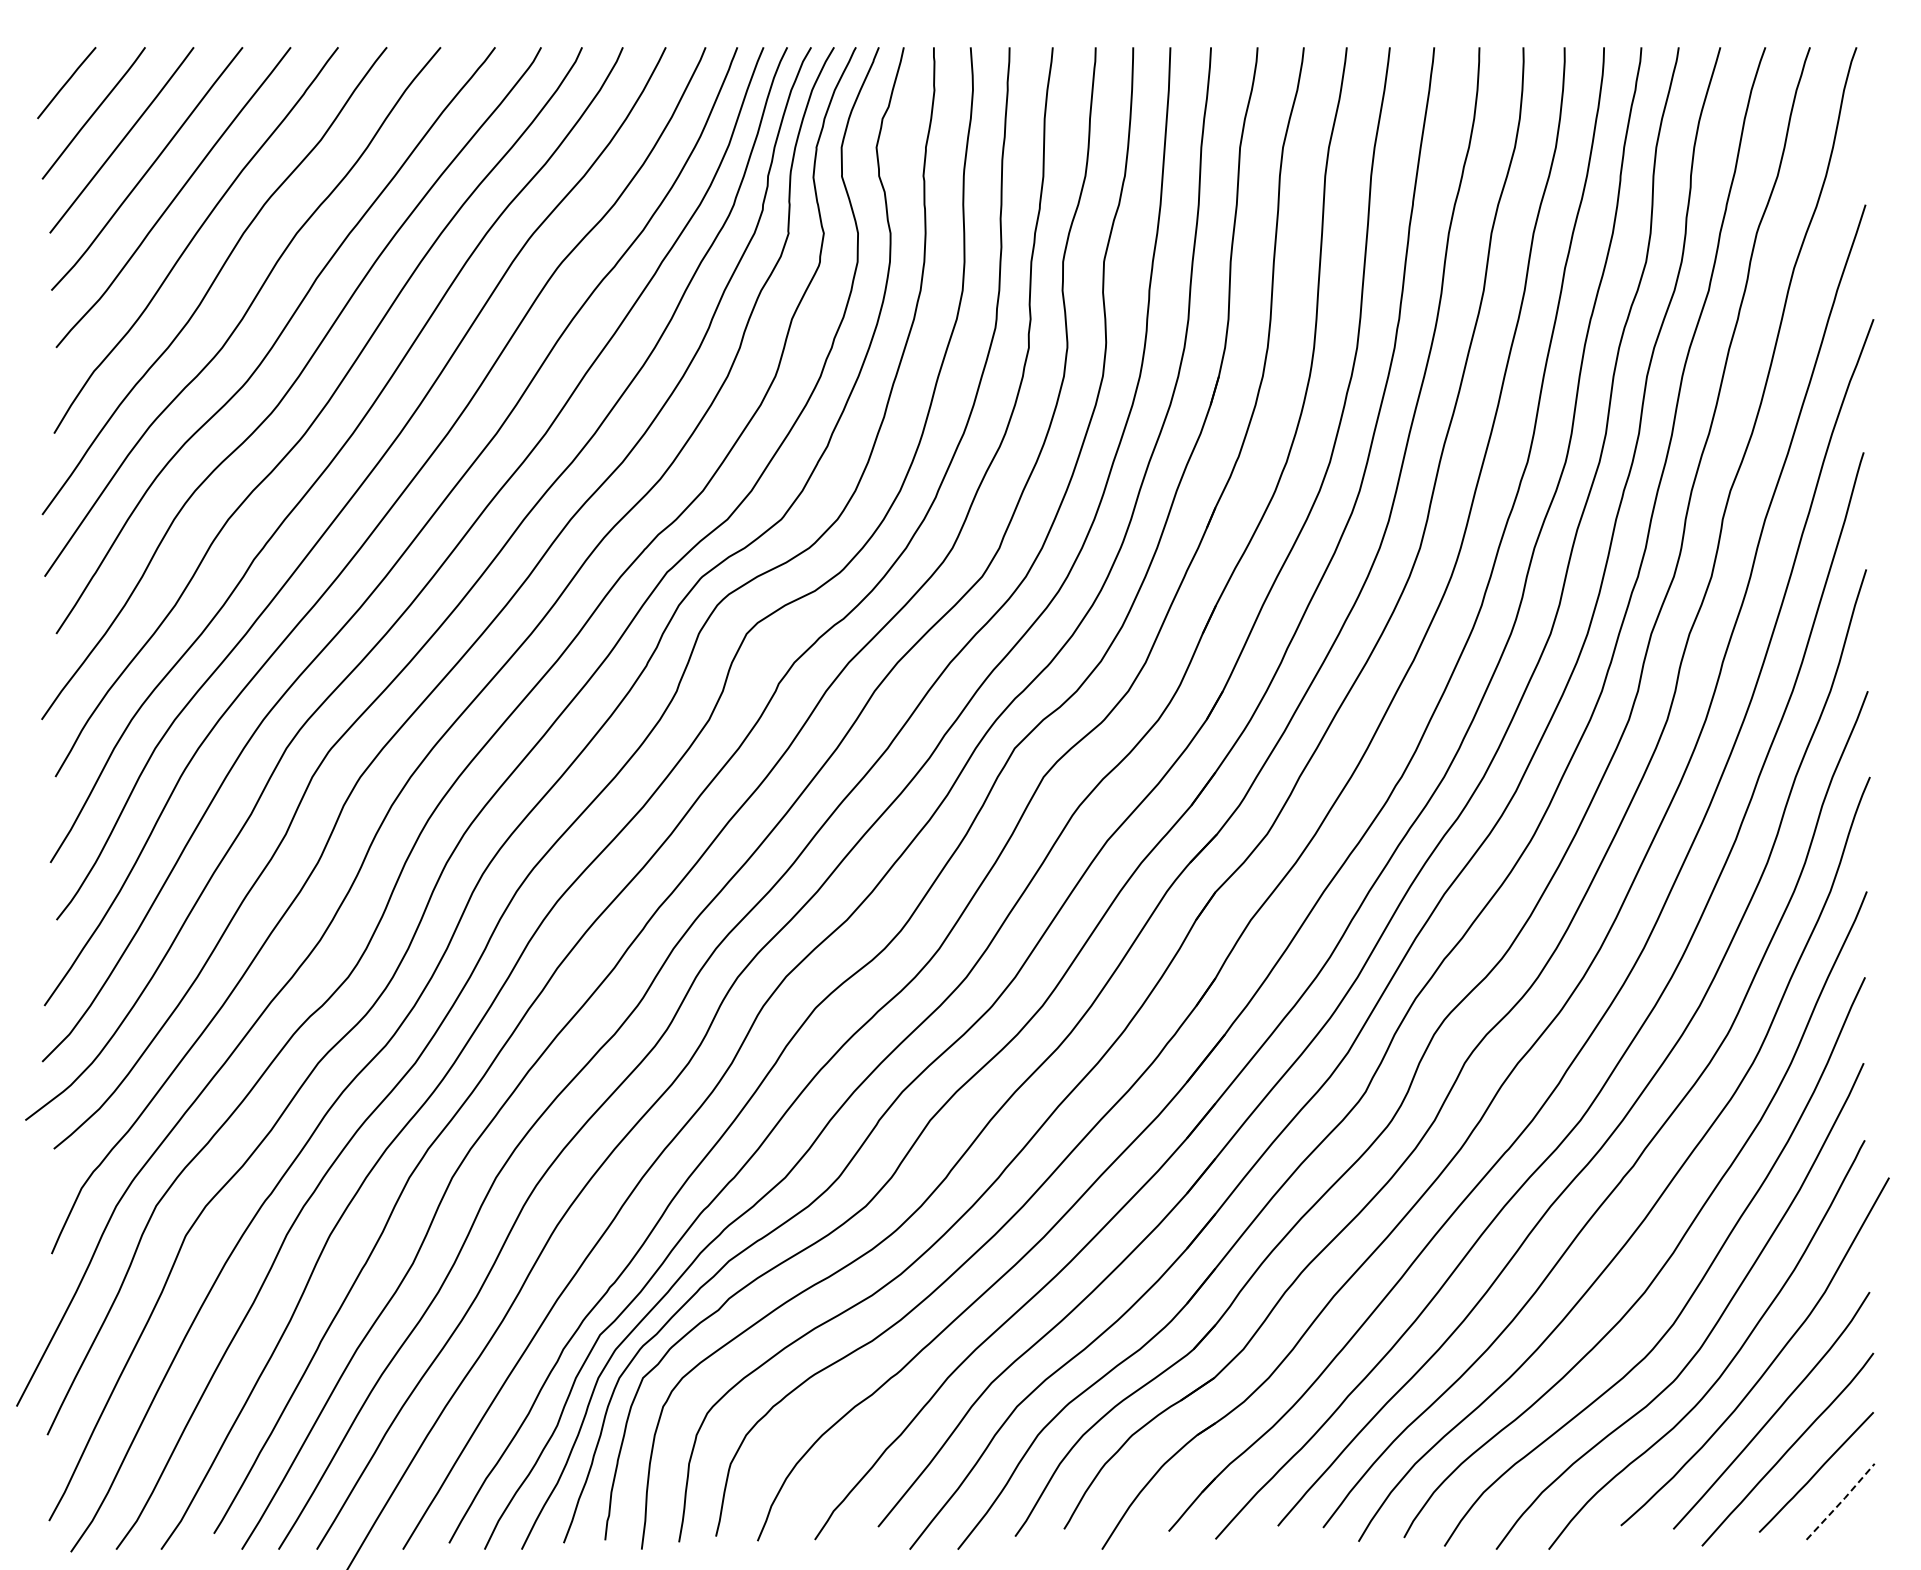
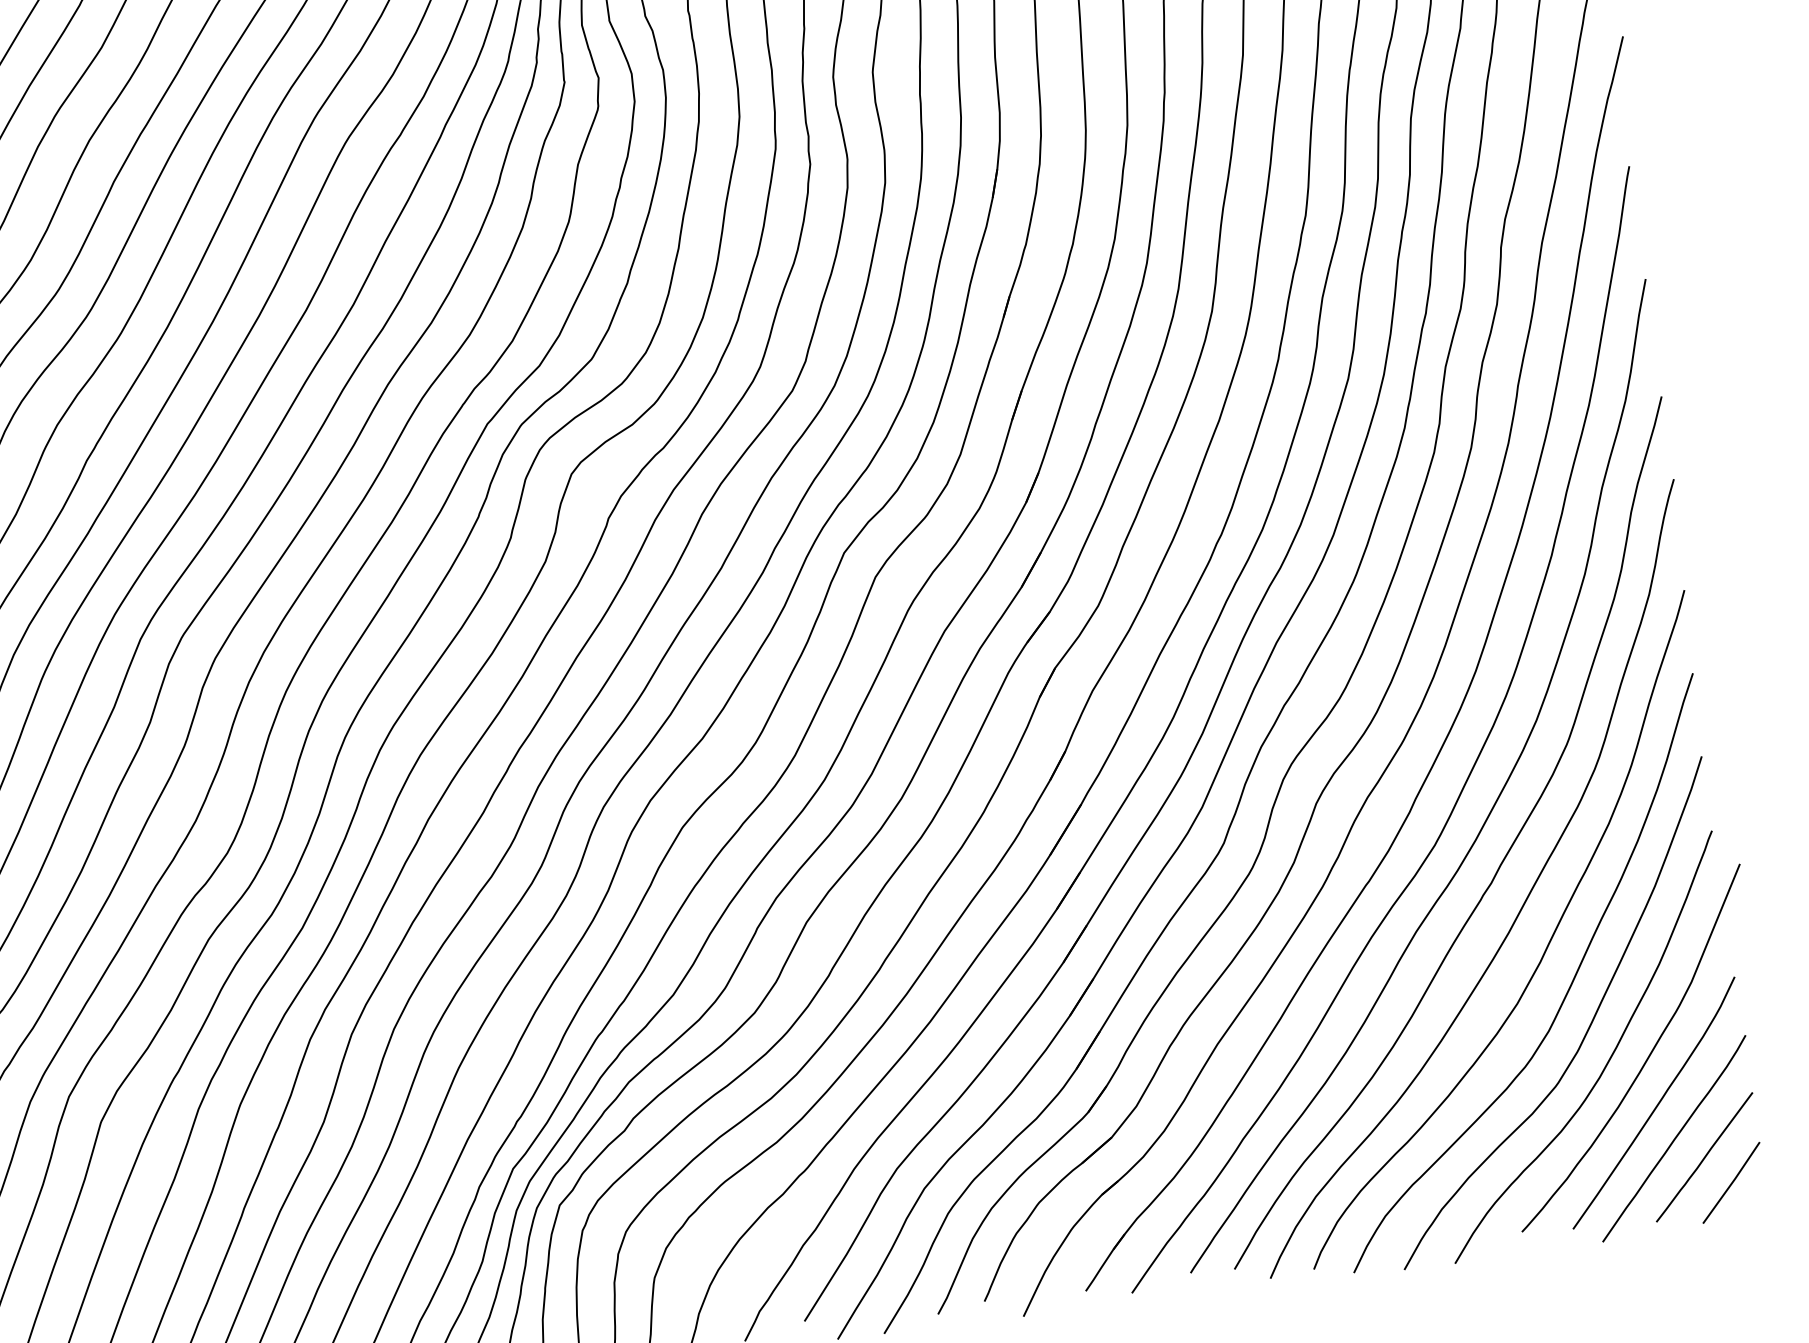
line: (1841, 1501) -> (1732, 1182), dashed -> solid

